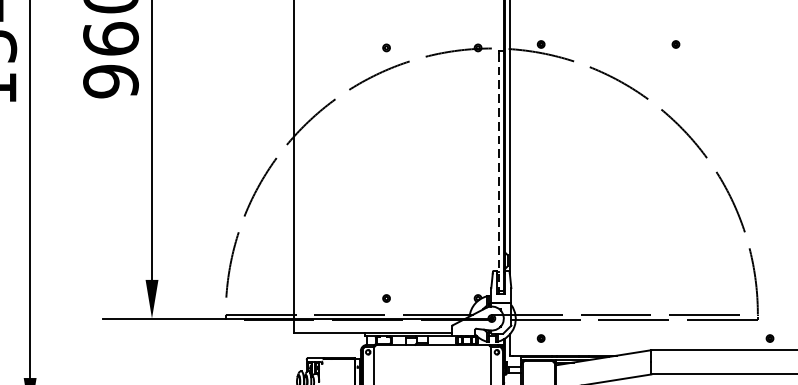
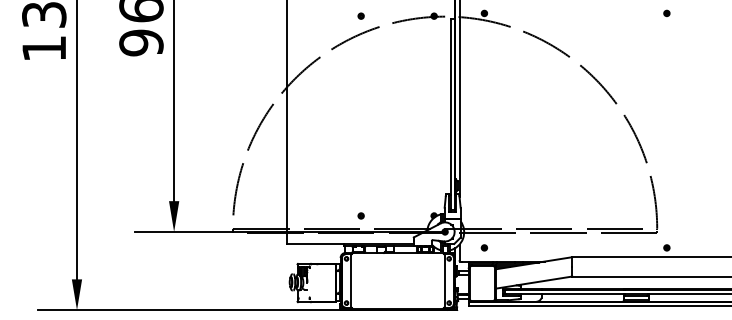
part: (675, 44) -> (666, 13), moved
line: (498, 171) -> (450, 114), dashed -> solid

